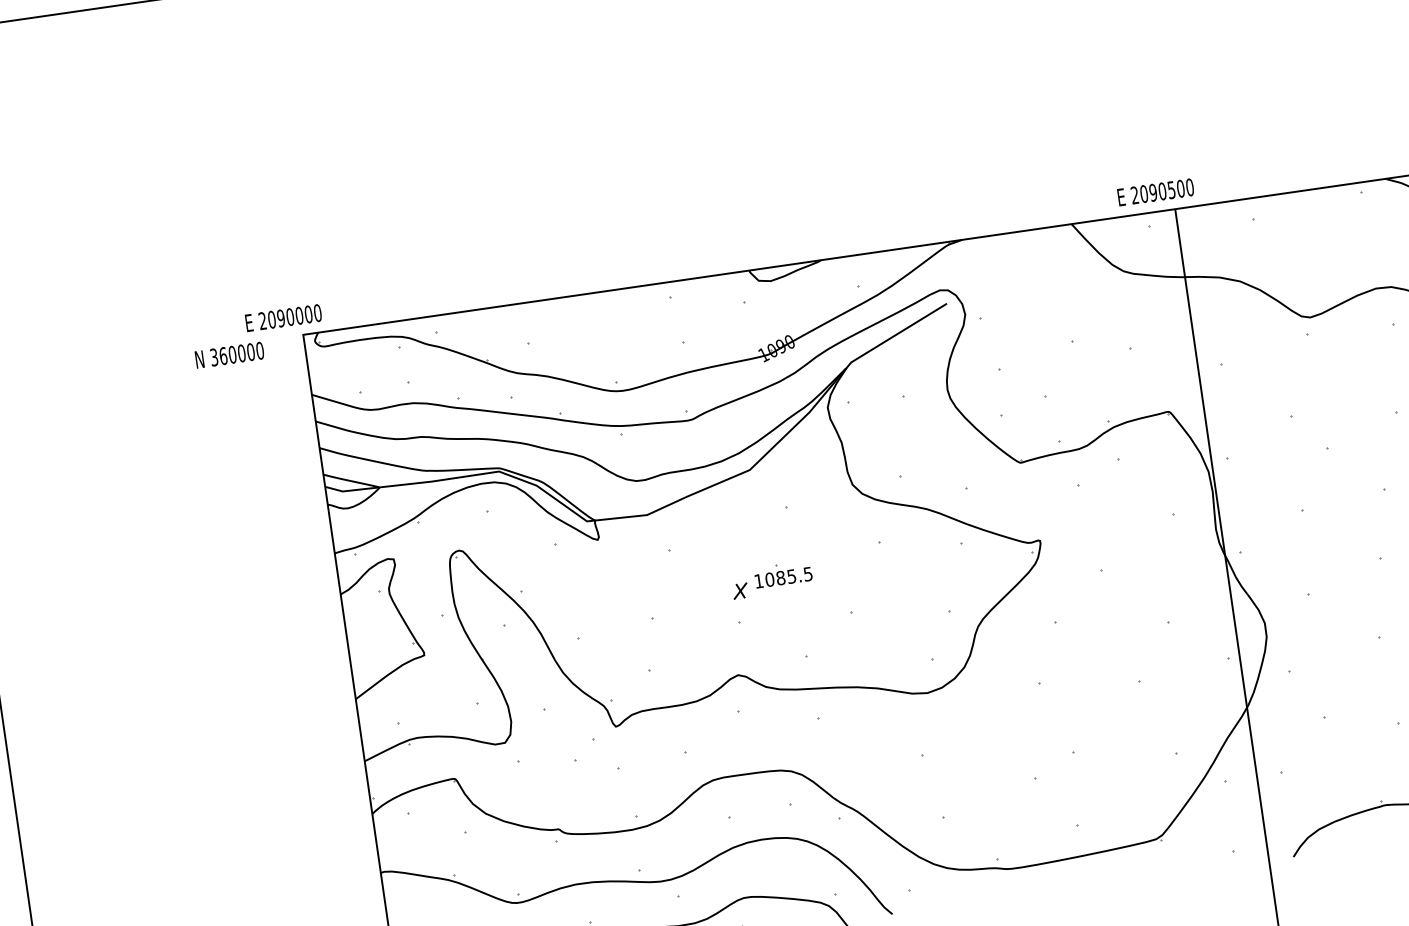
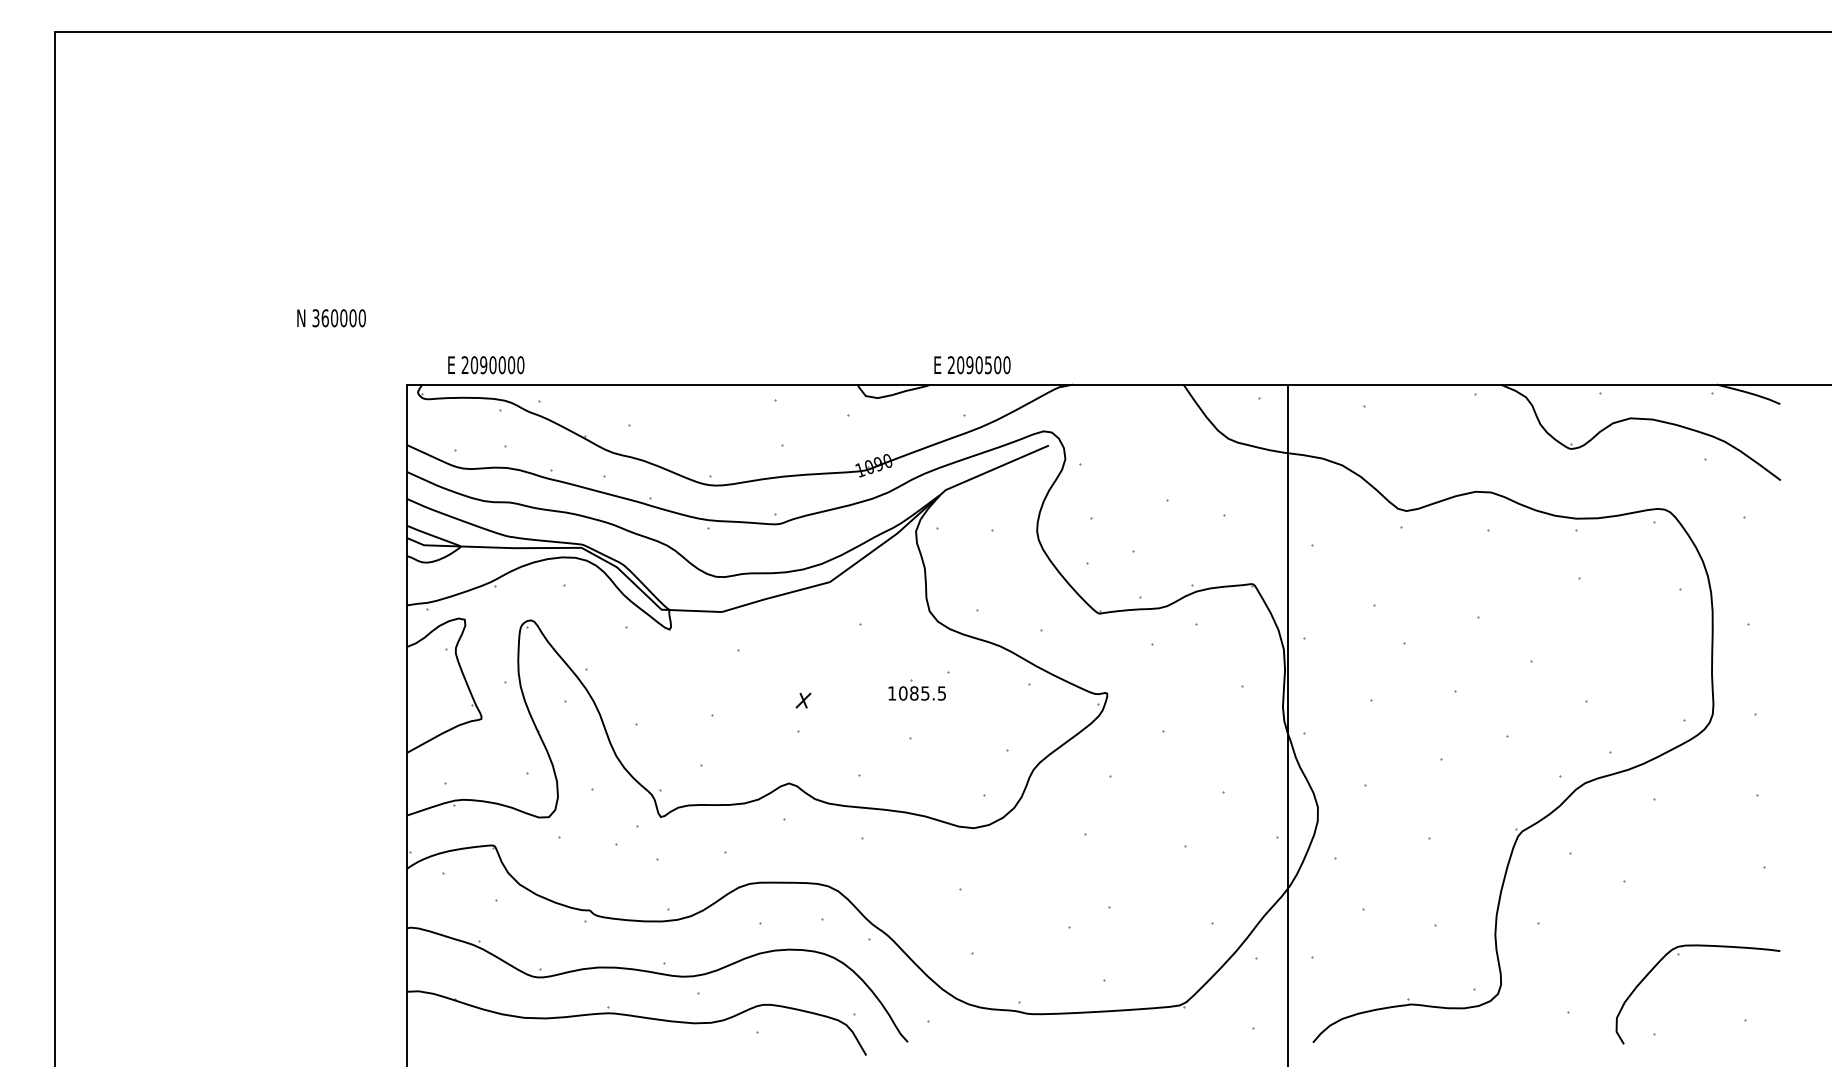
text: (1155, 192) -> (972, 365), moved
text: (283, 318) -> (486, 365), moved
text: (229, 355) -> (331, 318), moved
part: (782, 573) -> (916, 689), moved

